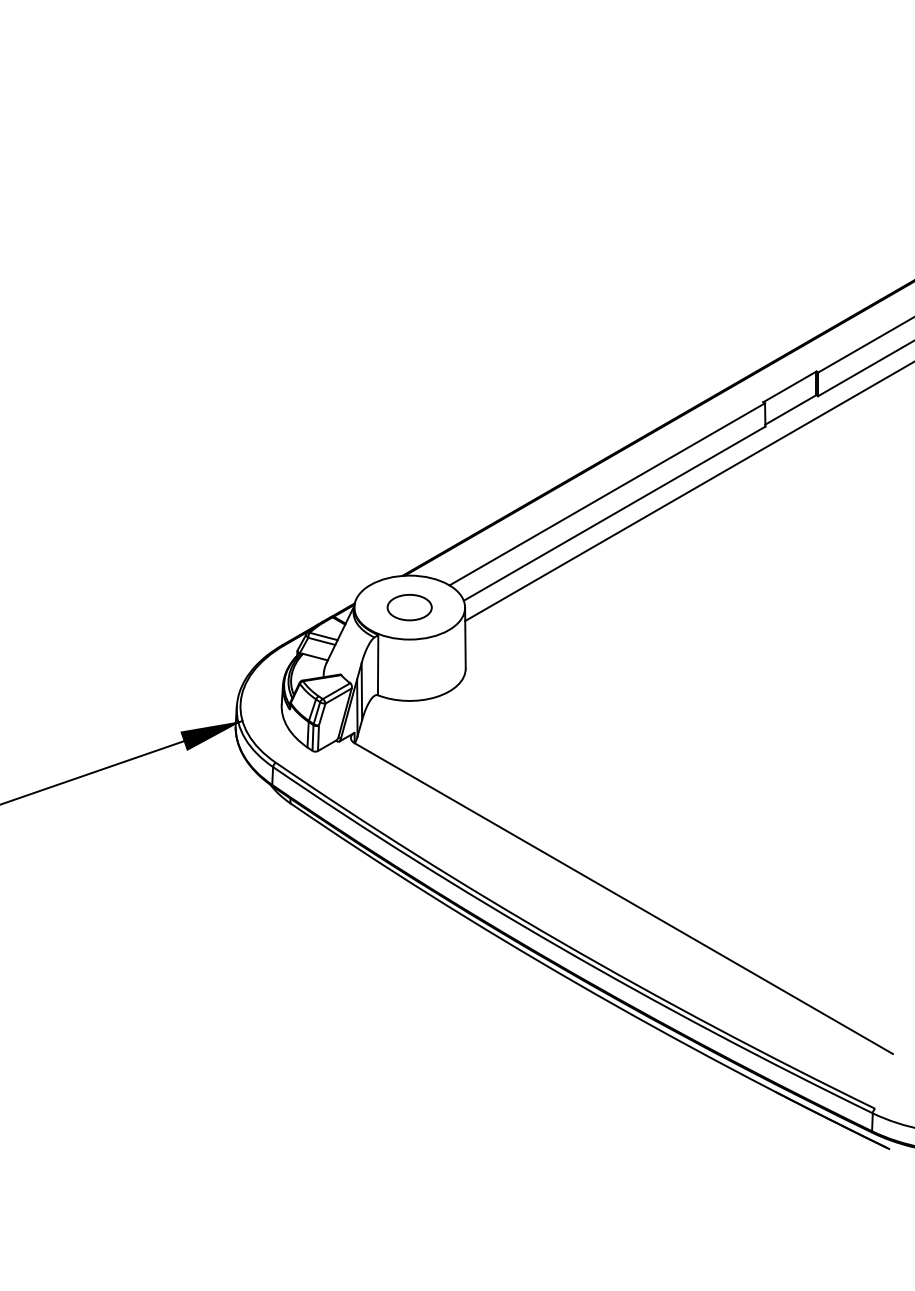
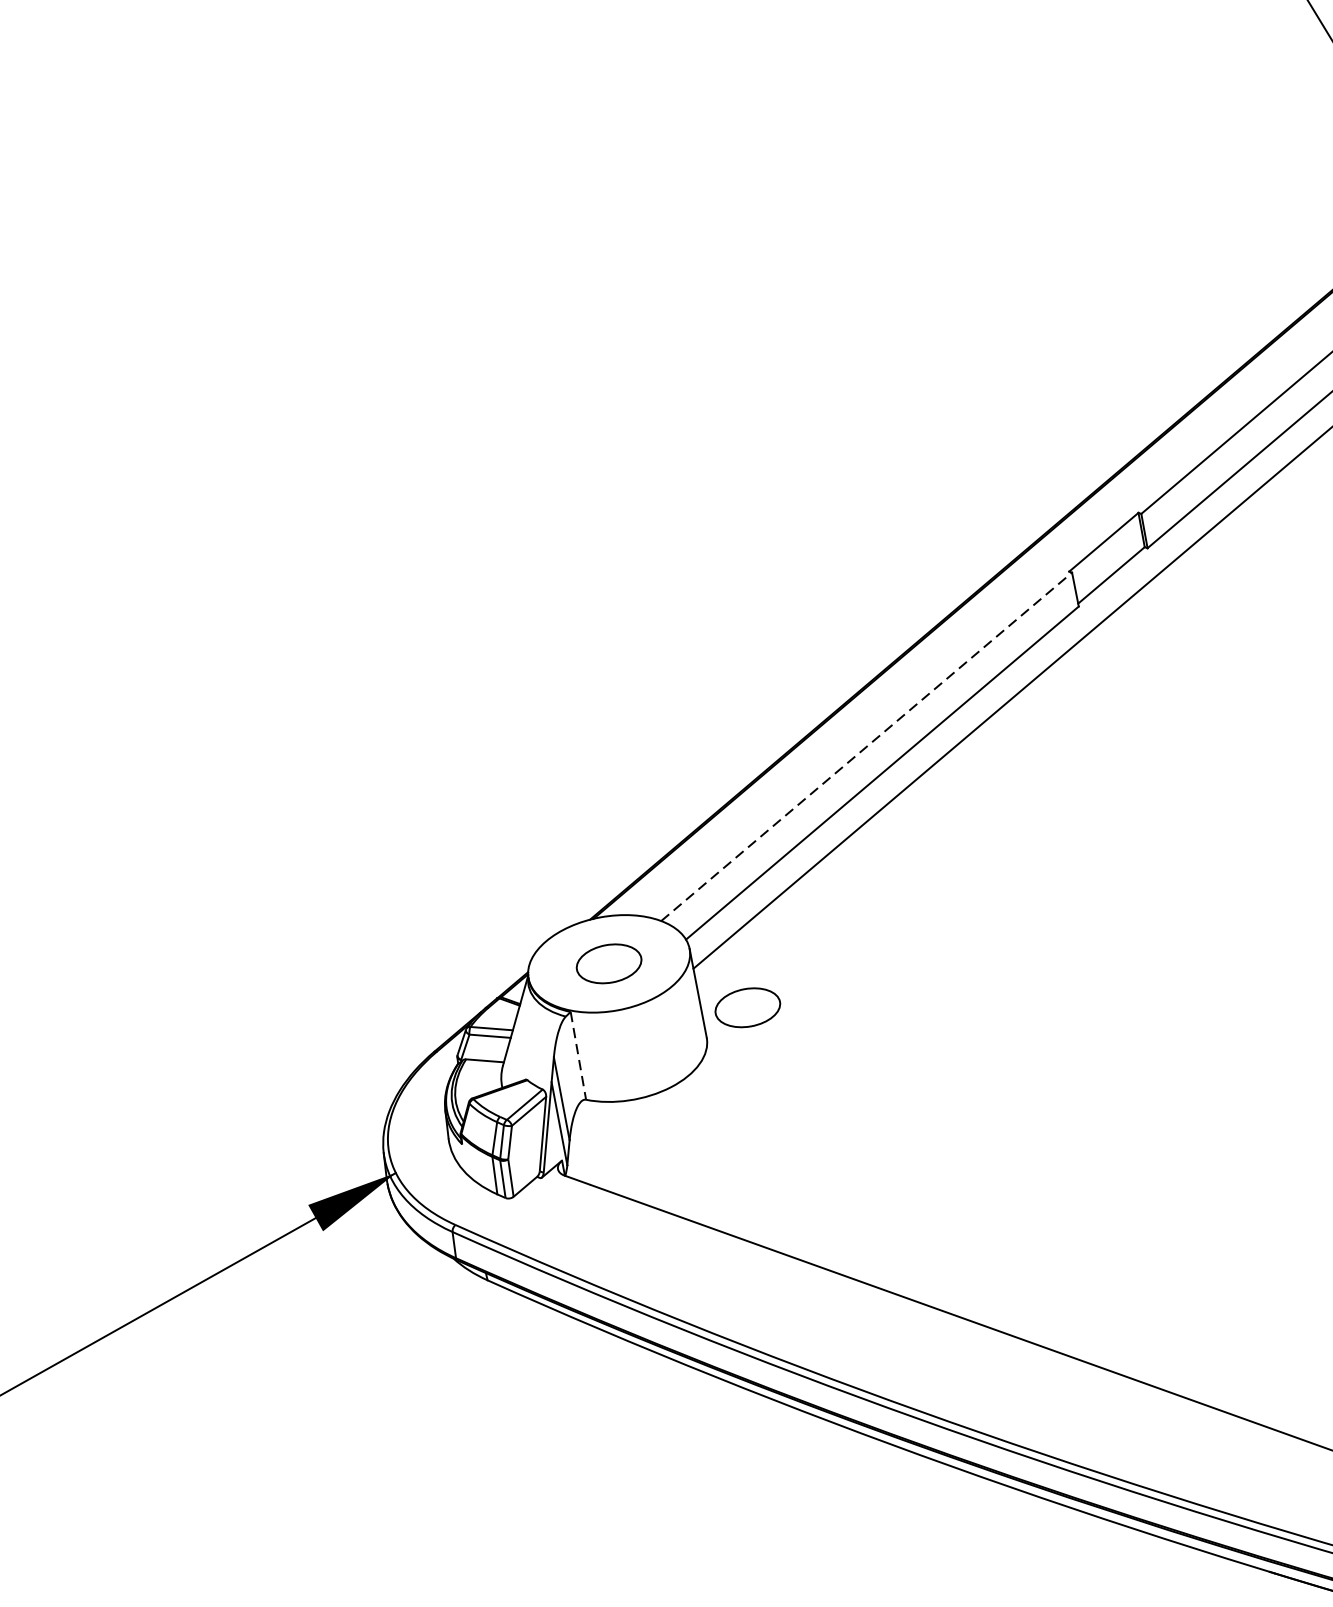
line: (607, 494) -> (866, 747), solid -> dashed
part: (496, 653) -> (747, 1007), added
line: (378, 665) -> (579, 1056), solid -> dashed

